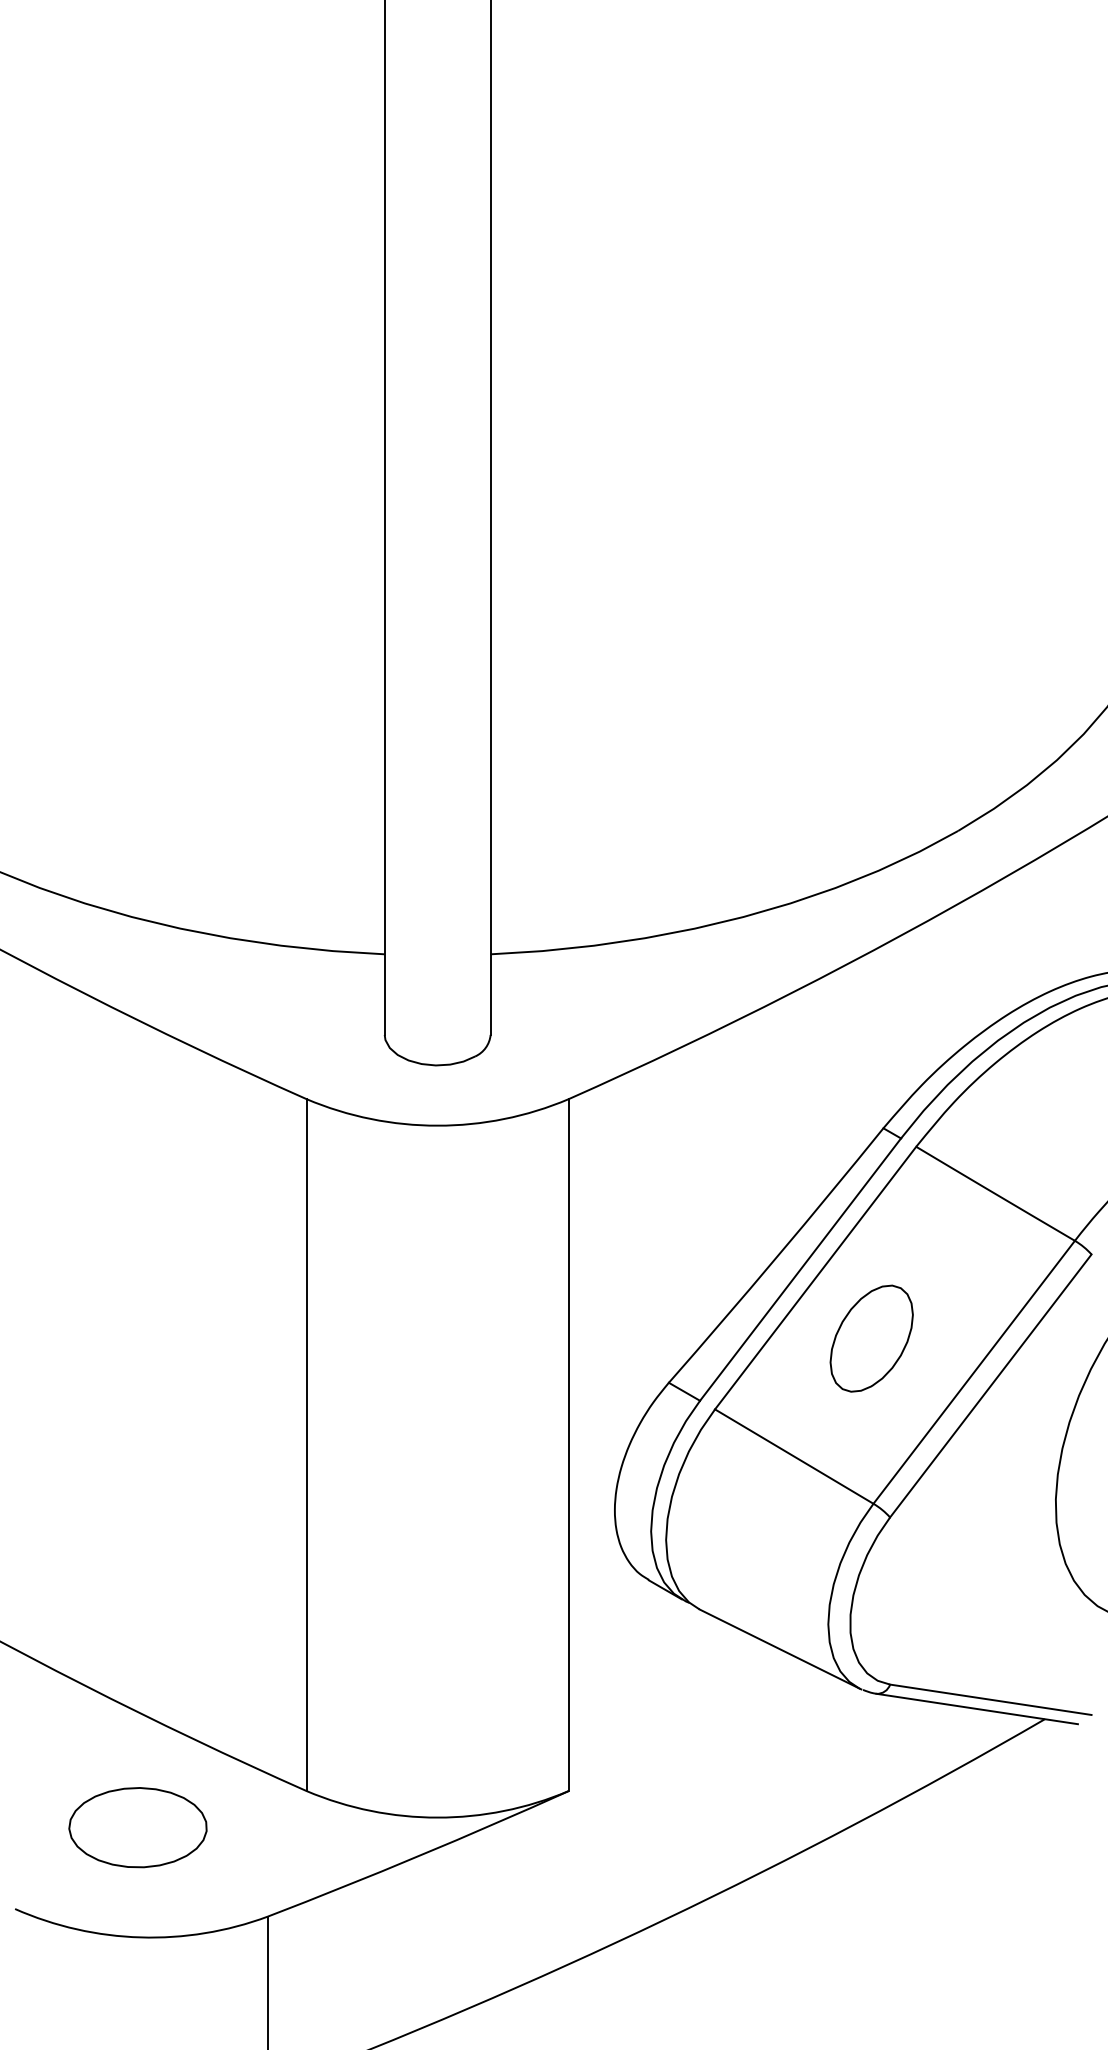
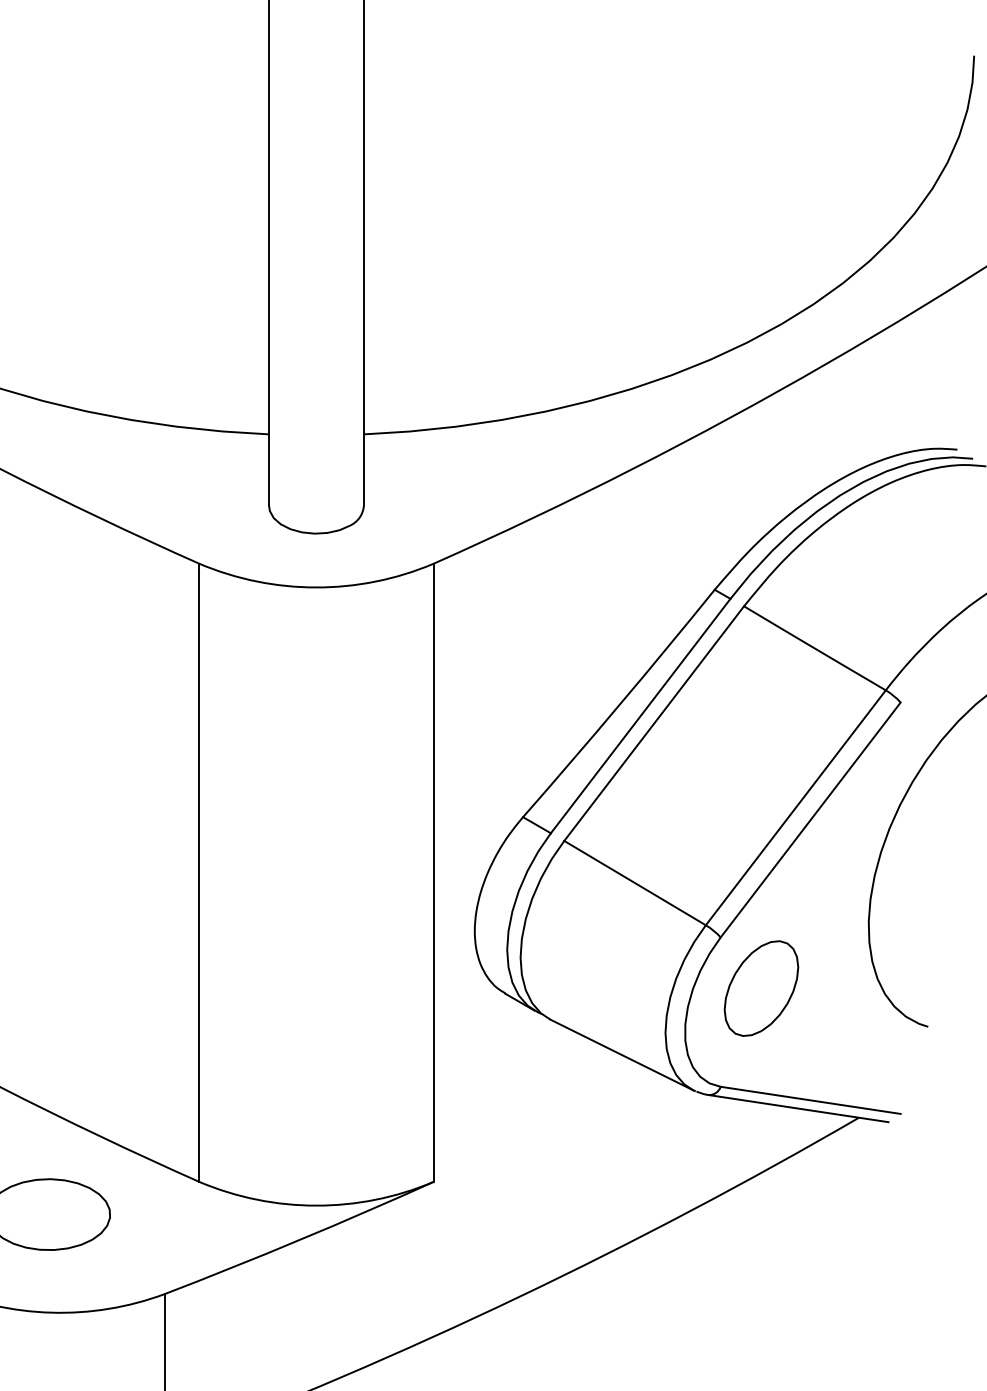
part: (871, 1338) -> (761, 988), moved

